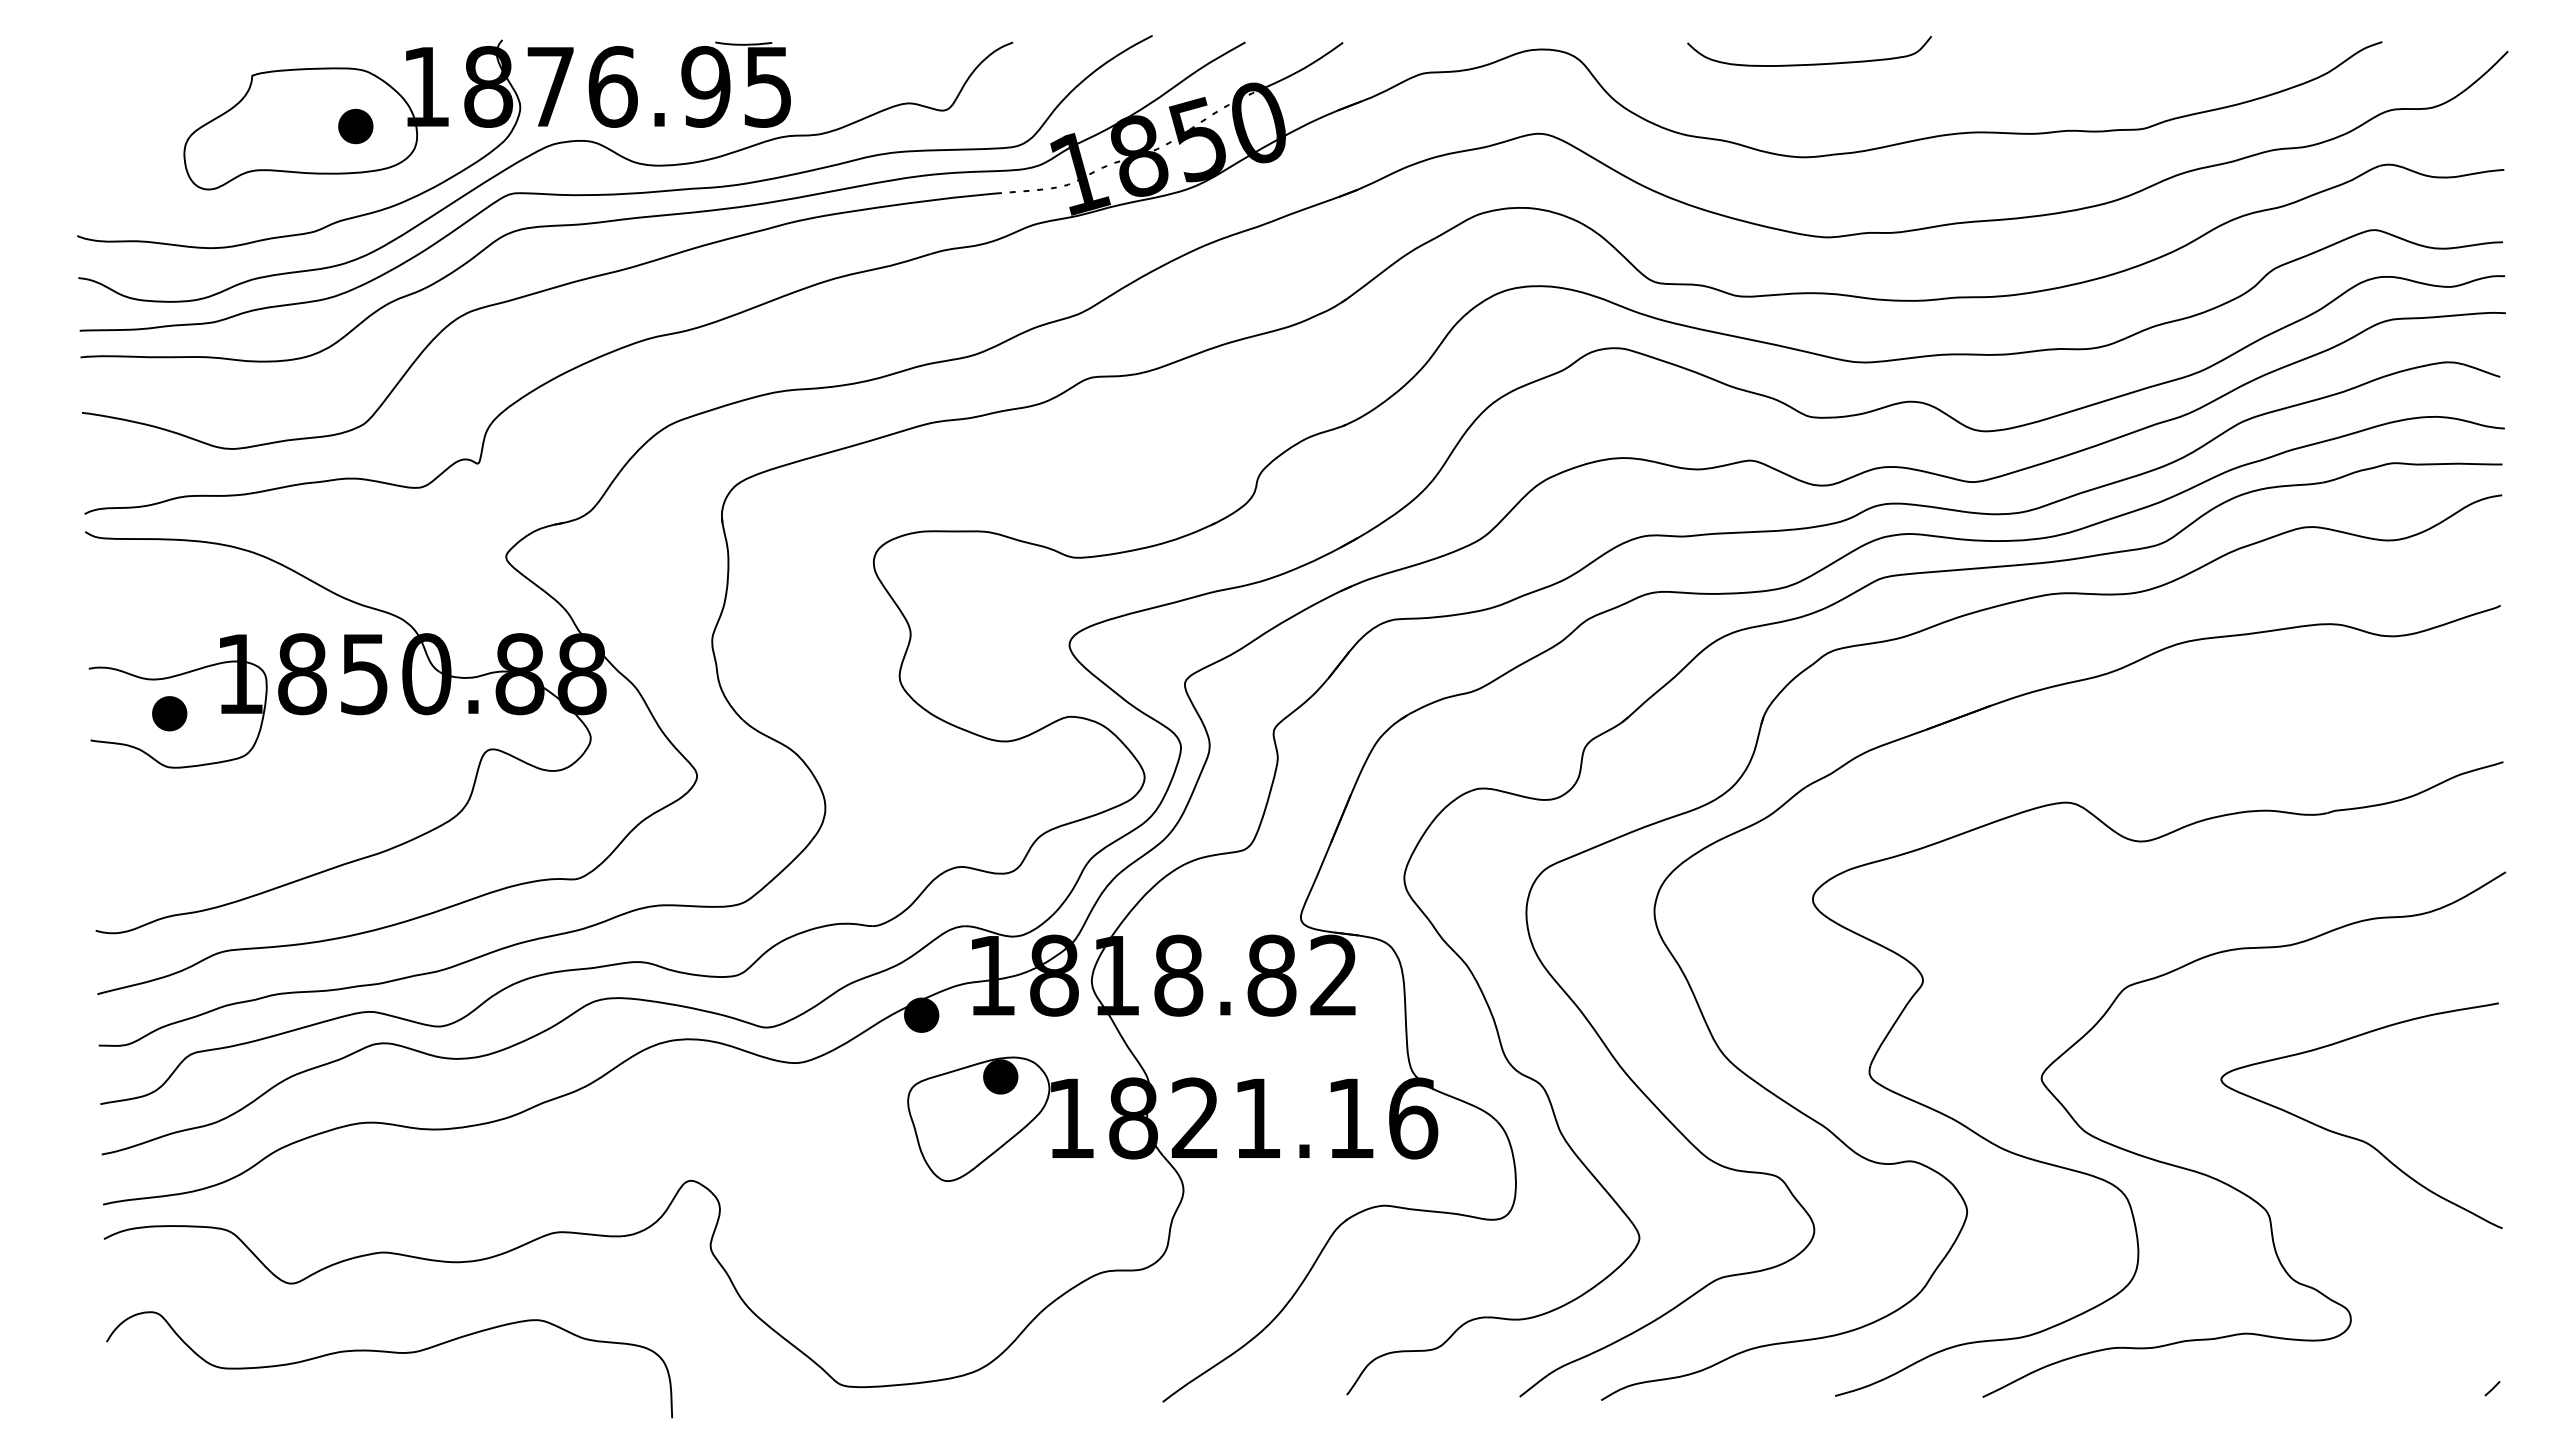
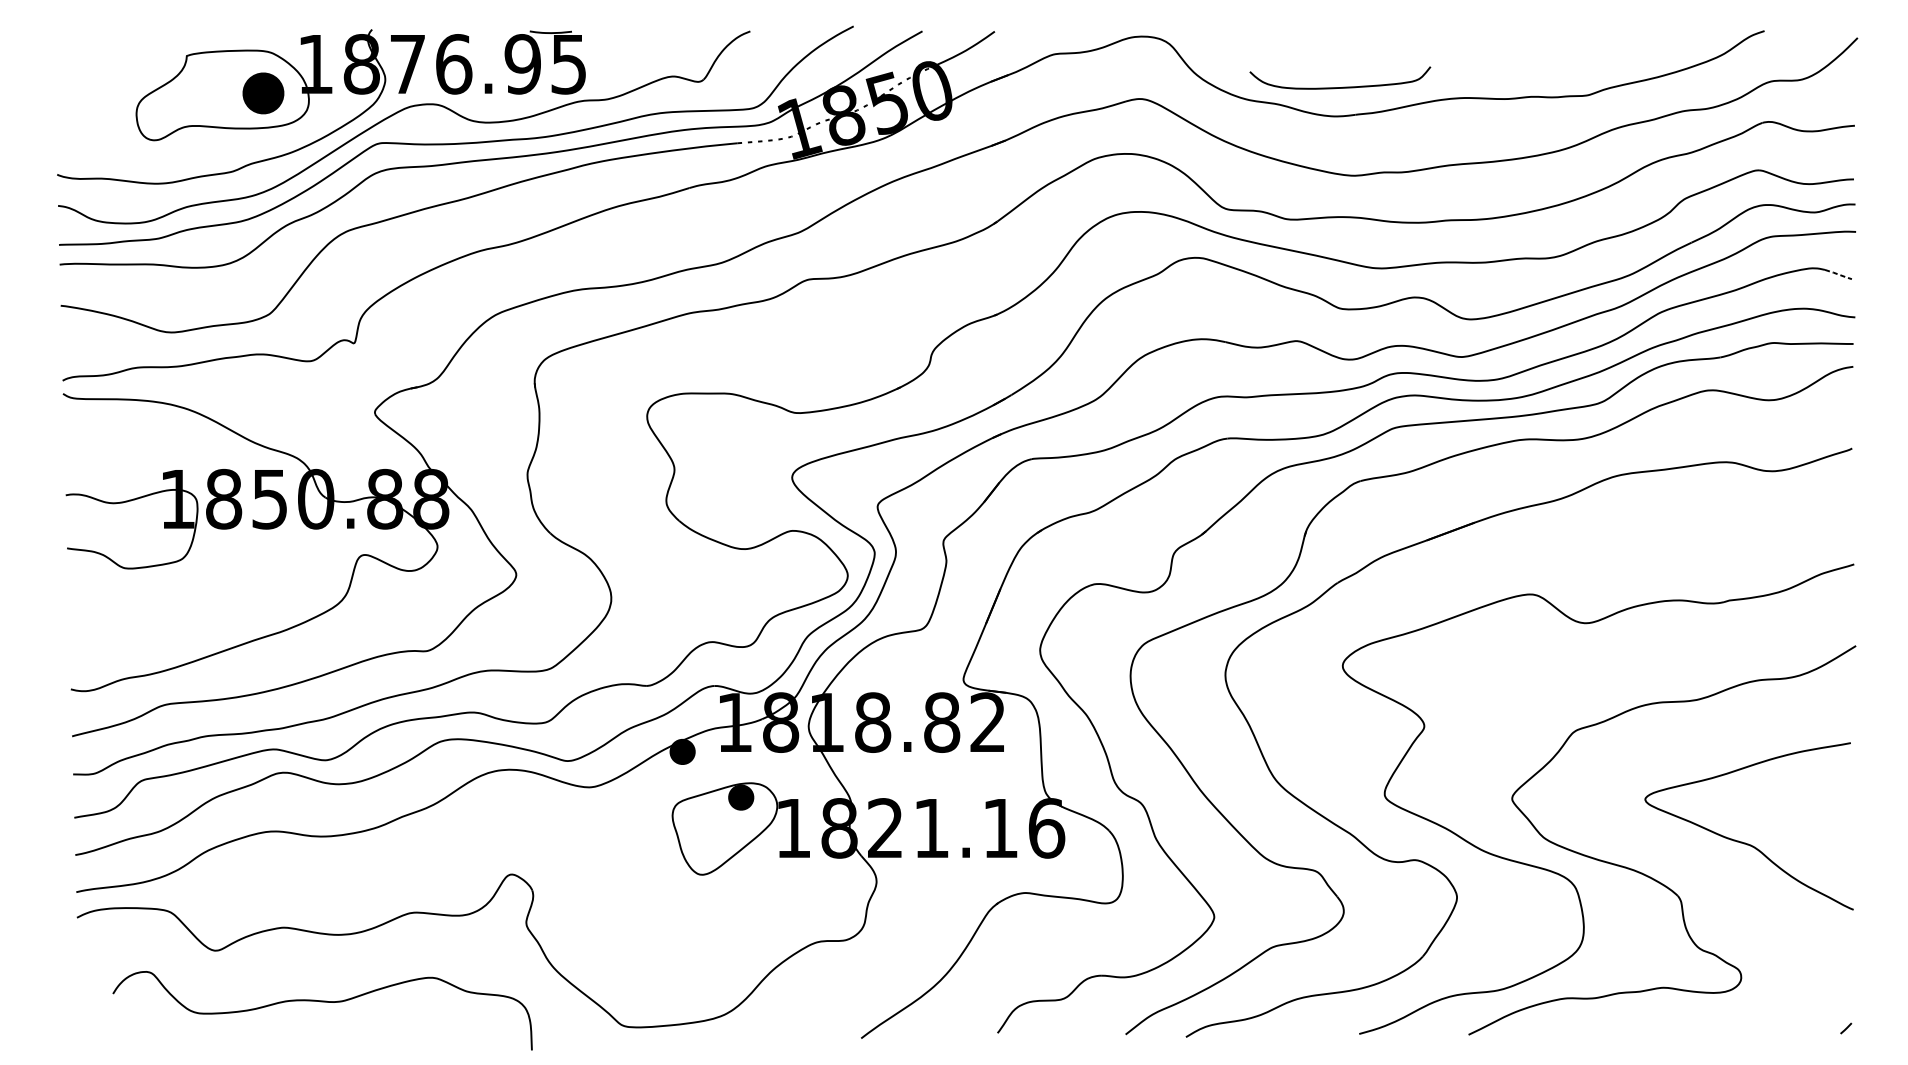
curve: (1809, 63) -> (1340, 86), moved
part: (355, 126) -> (263, 93), size x1.6
line: (2482, 370) -> (1838, 274), solid -> dashed
part: (169, 713) -> (125, 528), removed
curve: (390, 1353) -> (323, 1002), moved

